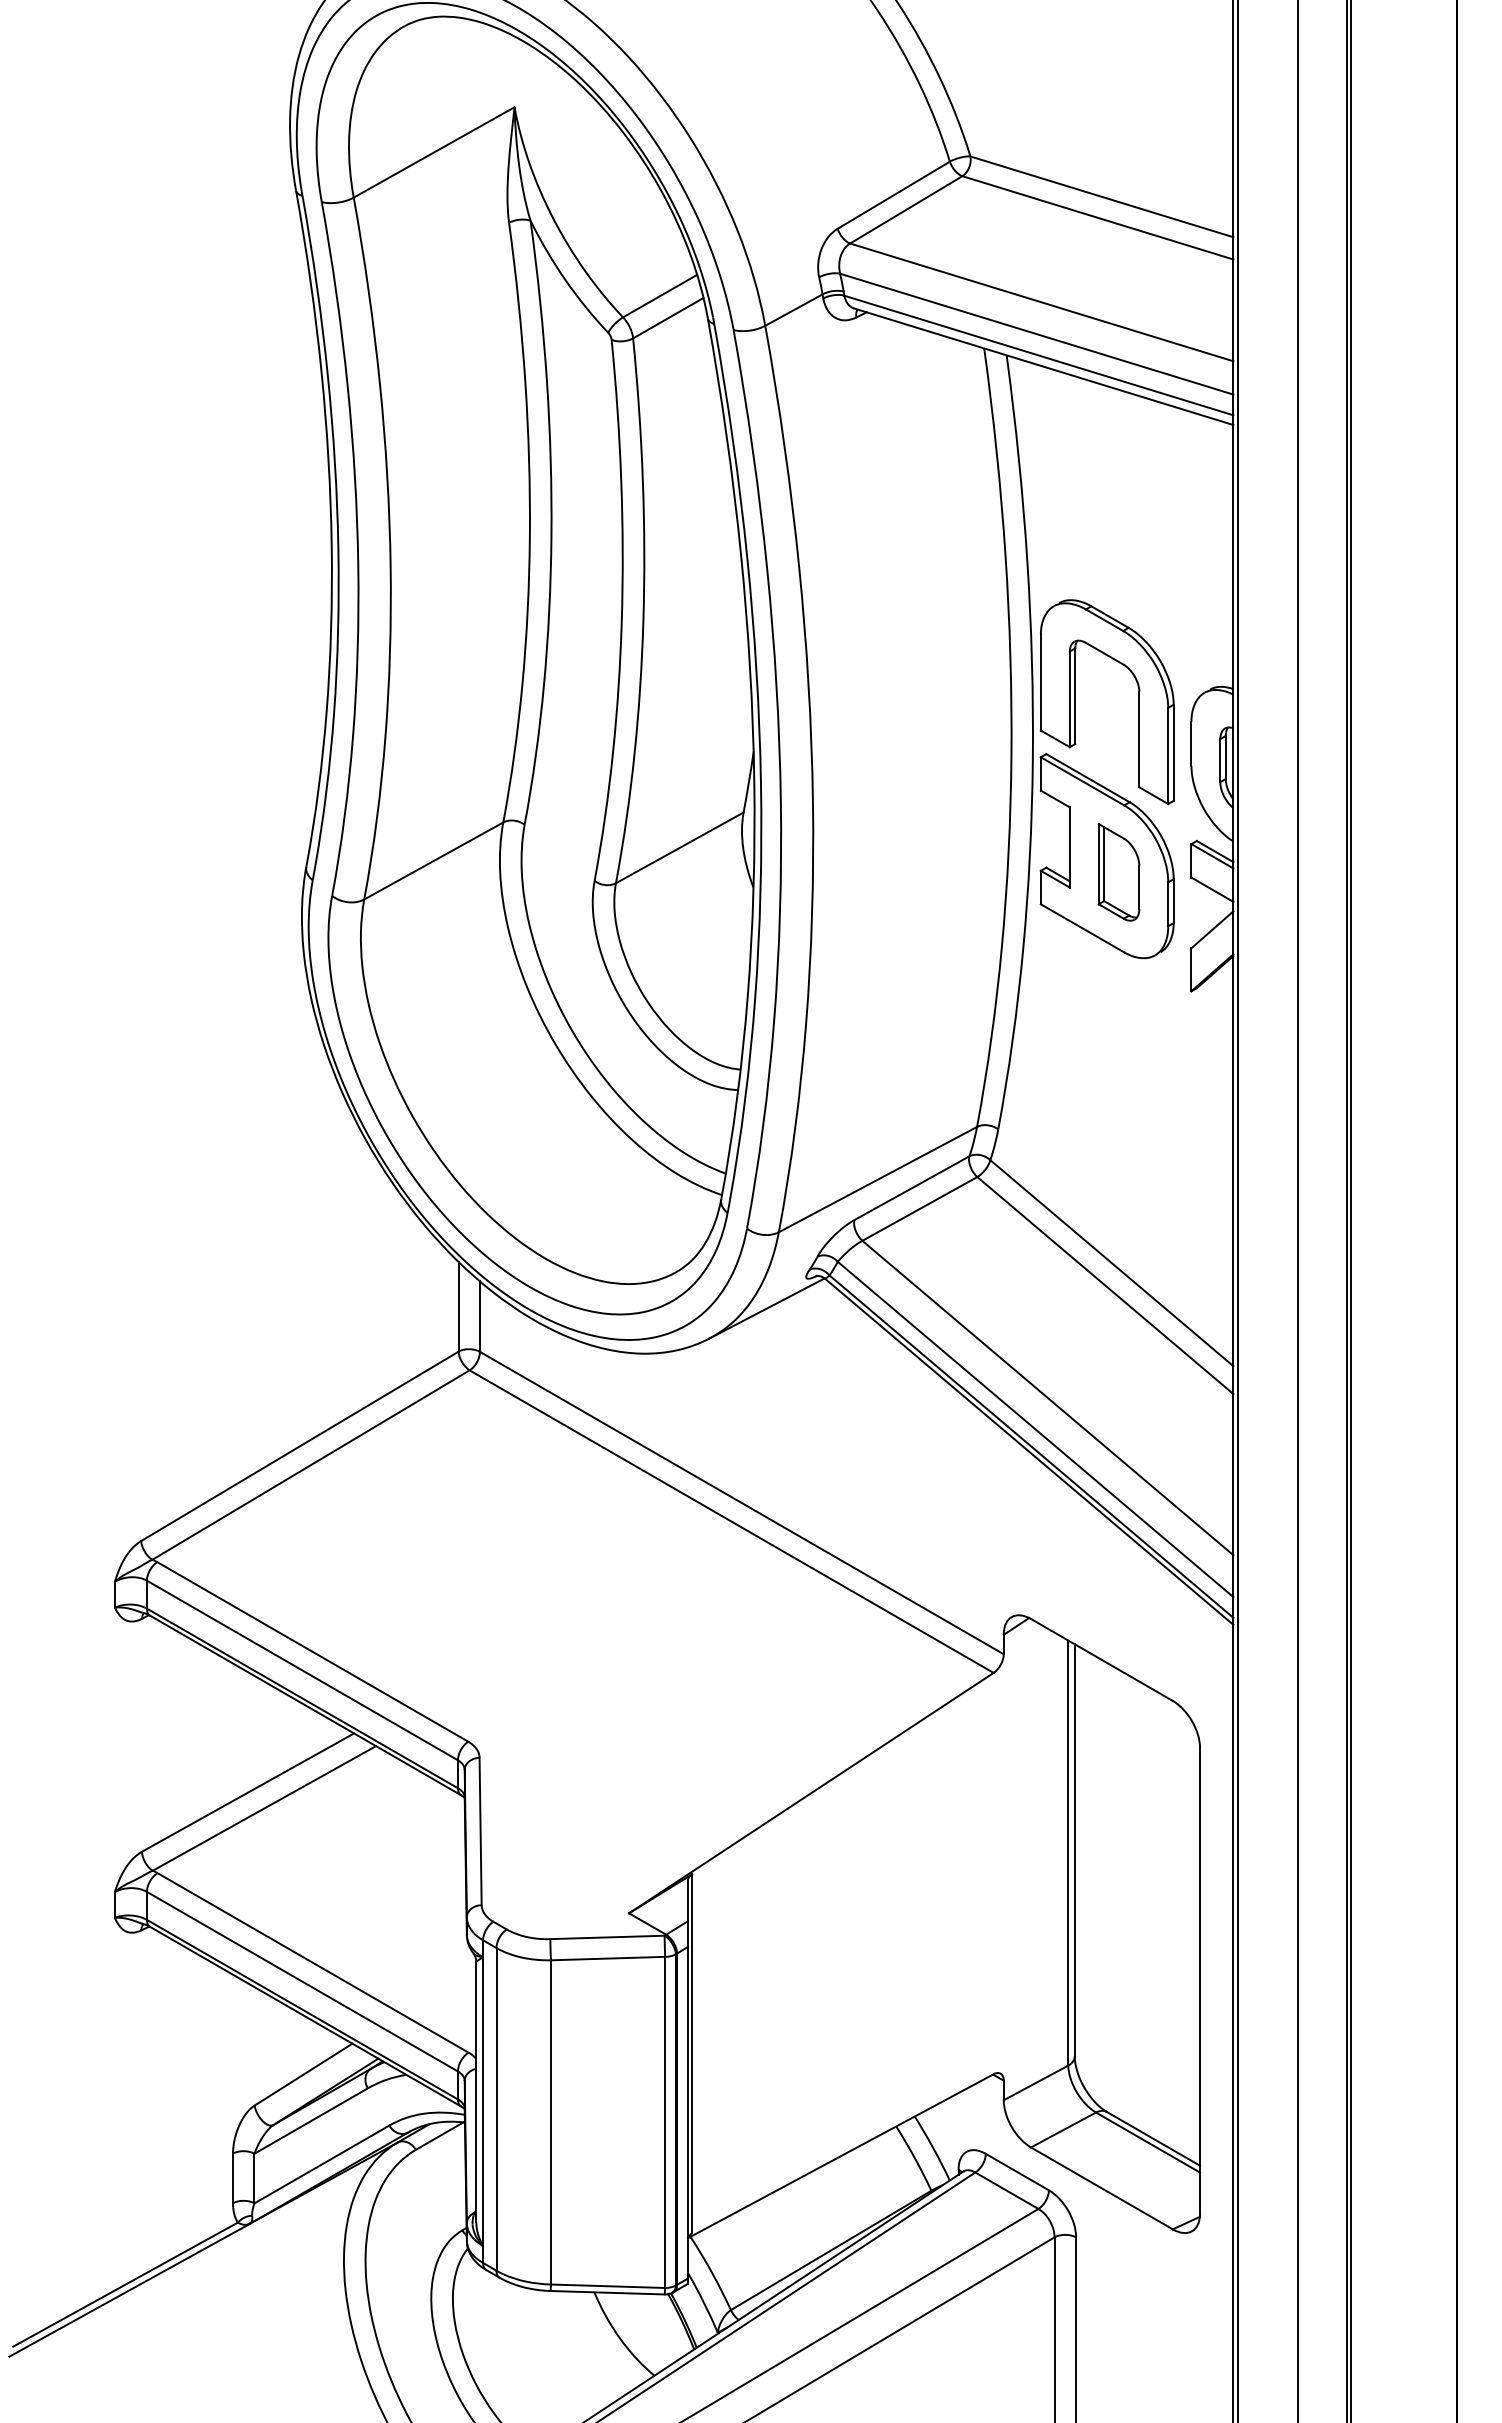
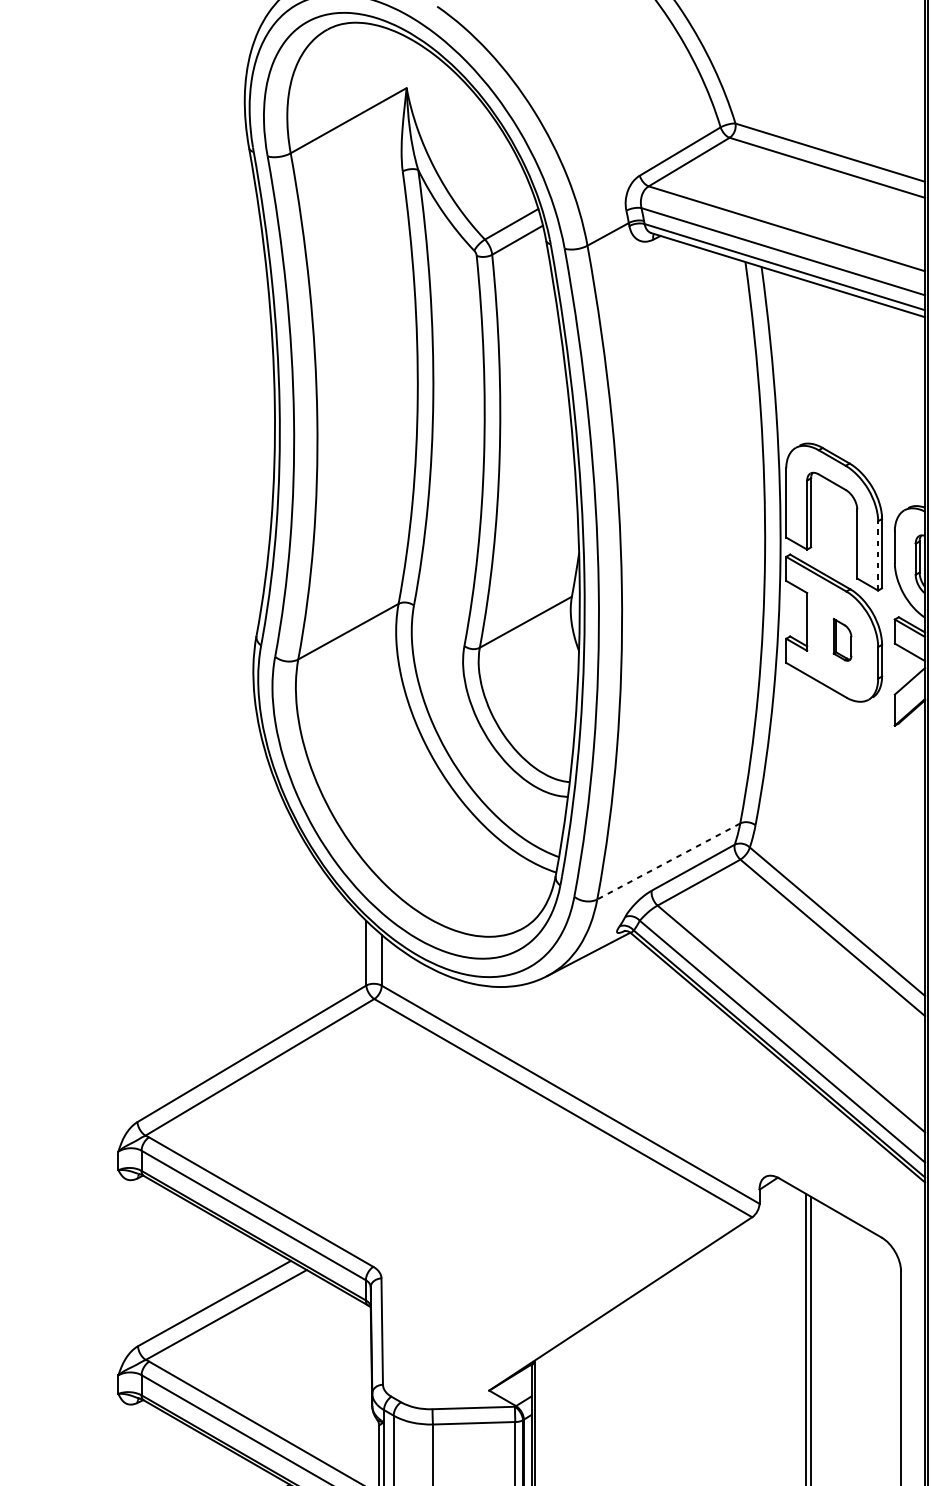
line: (1168, 755) -> (878, 555), solid -> dashed
part: (1118, 872) -> (842, 639), size x0.6
line: (877, 1179) -> (668, 861), solid -> dashed

